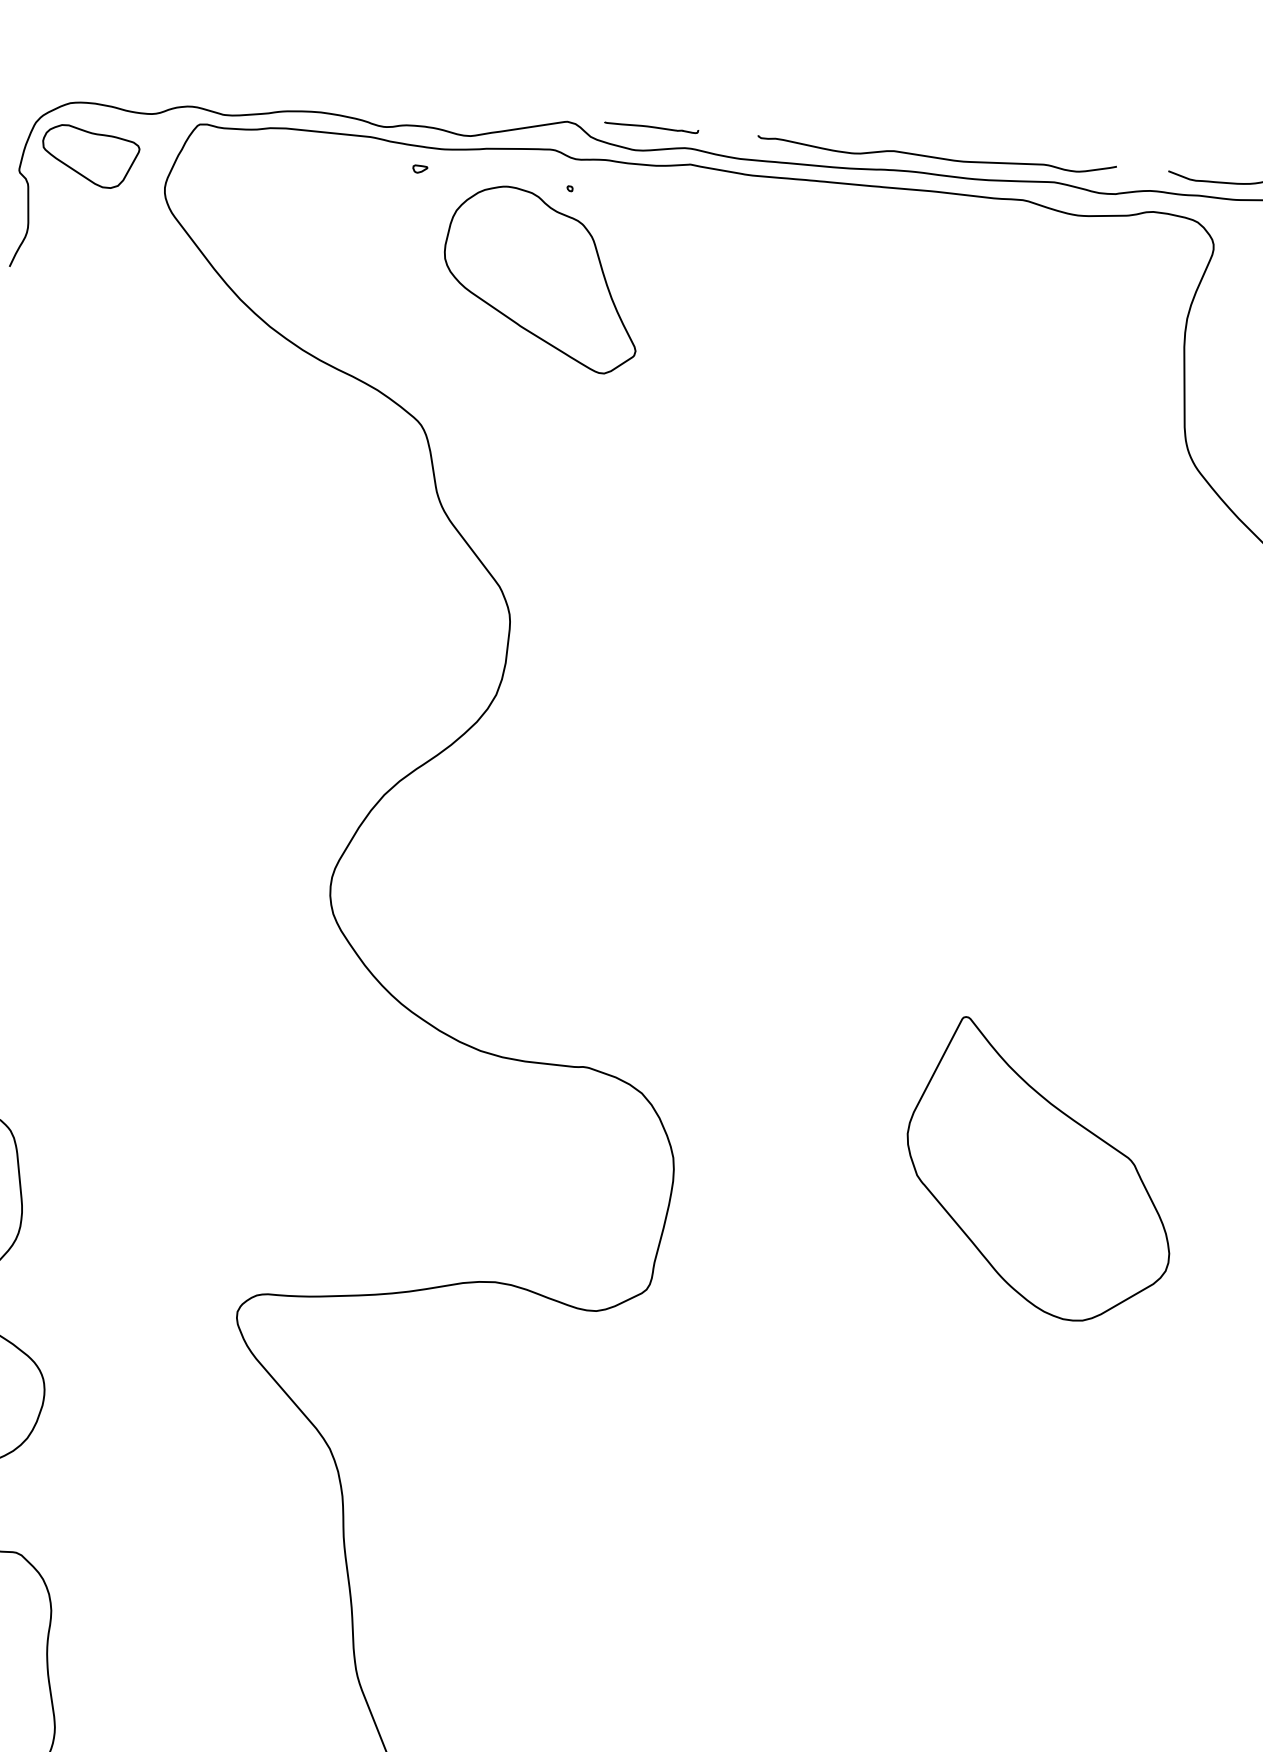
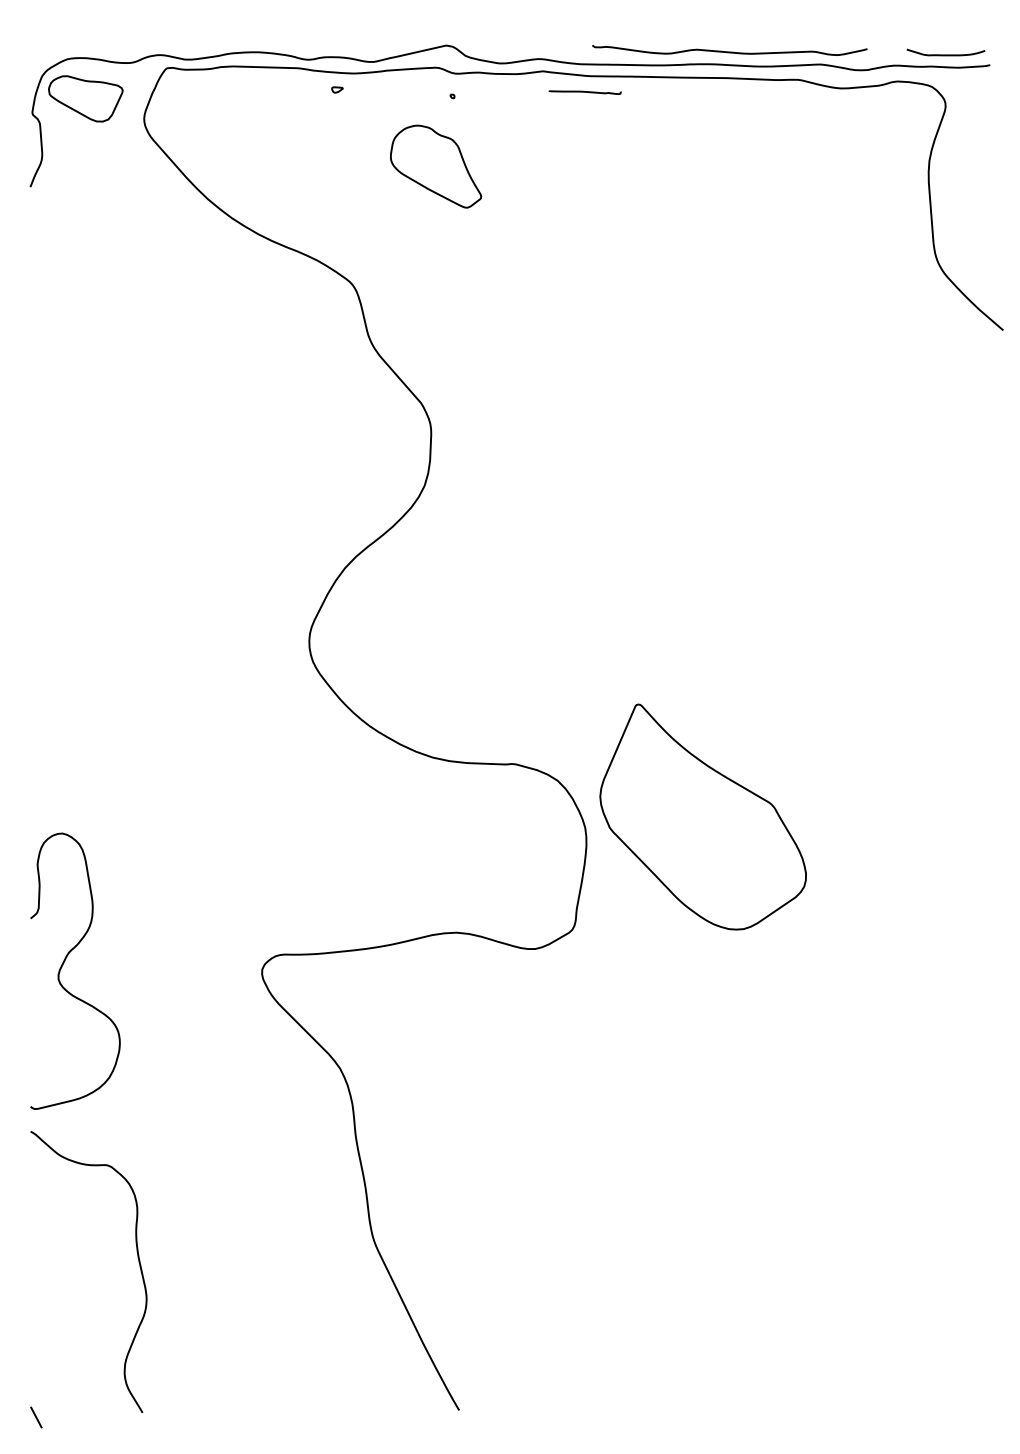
curve: (650, 127) -> (584, 92), moved
part: (541, 278) -> (435, 166), size x0.6
part: (1039, 1169) -> (702, 816), moved

